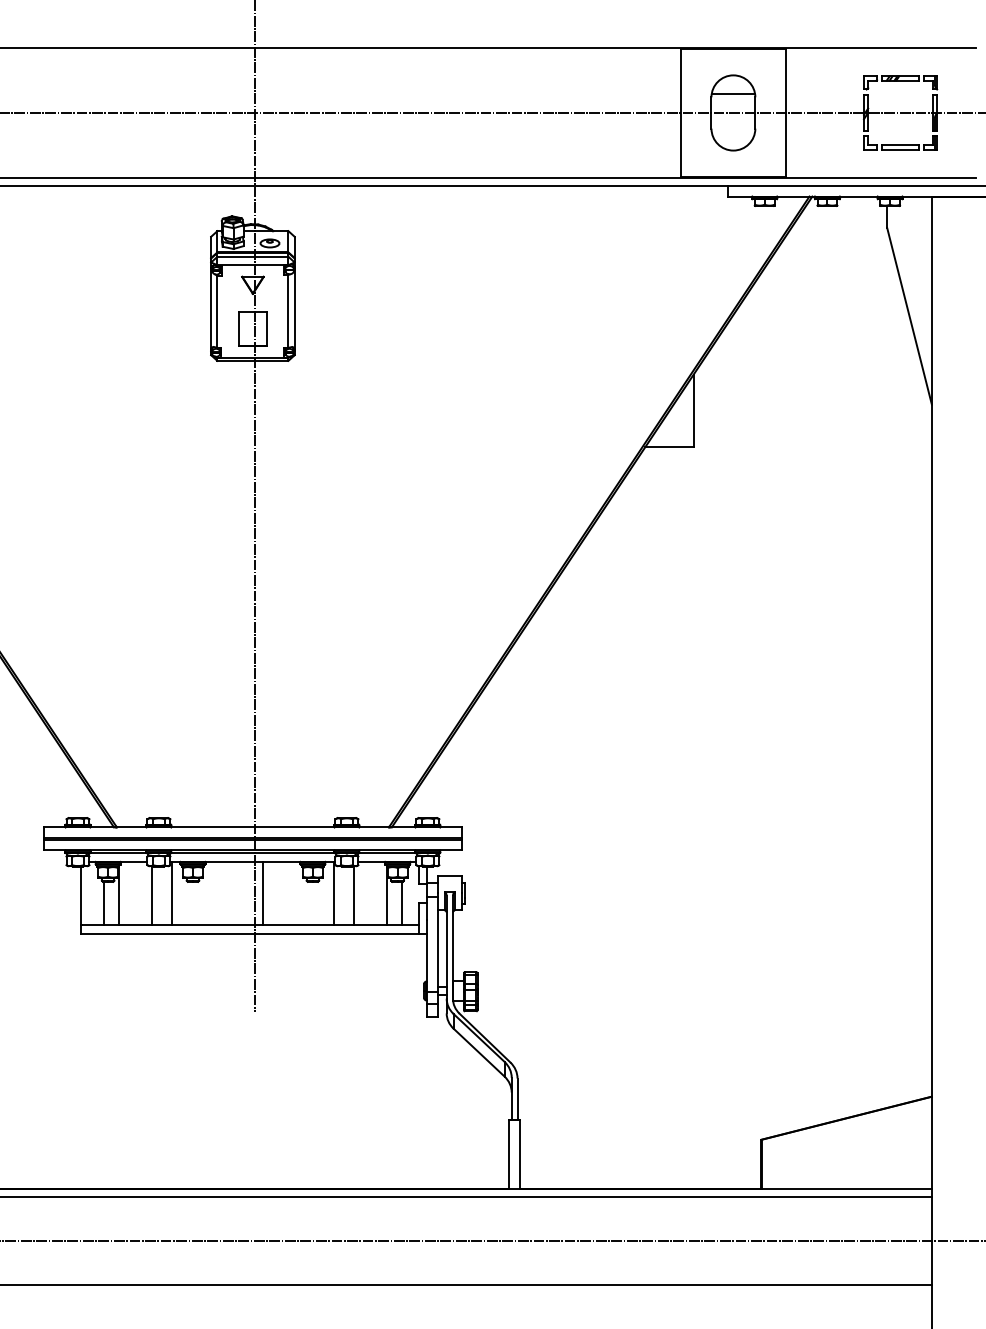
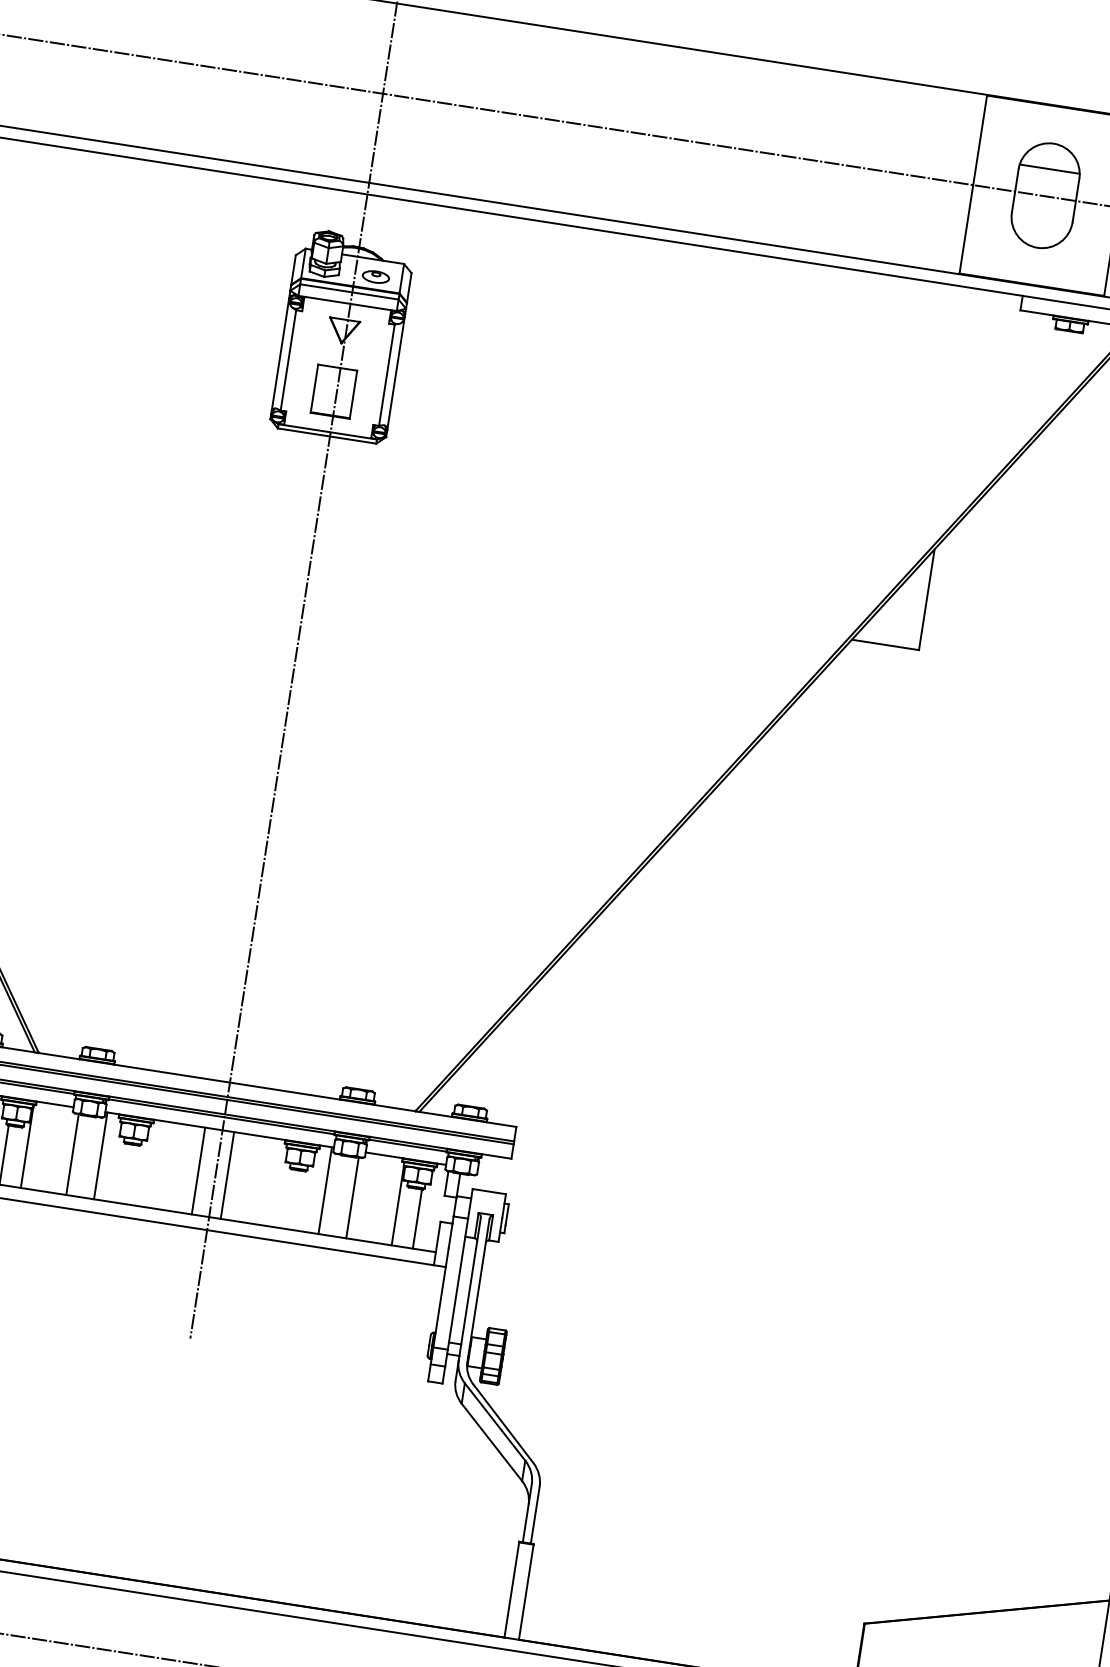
line: (242, 892) -> (198, 1169), added

